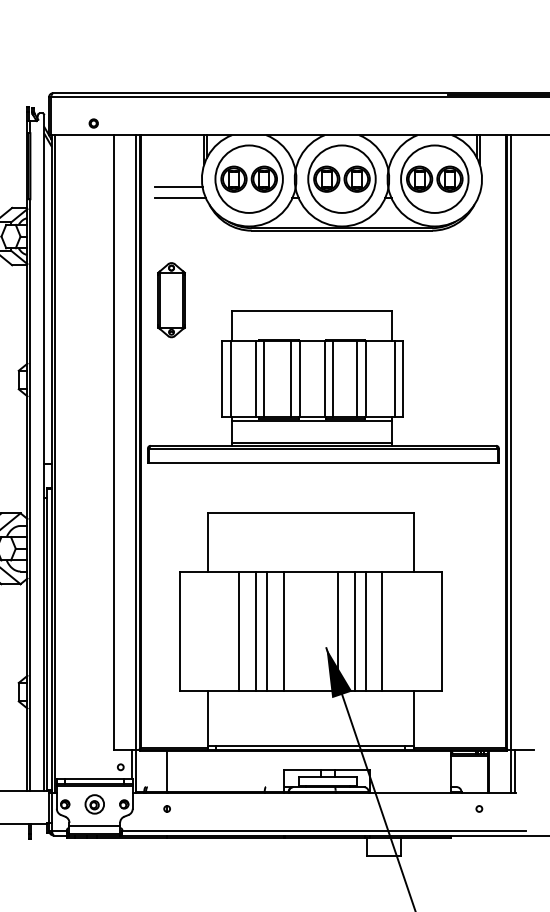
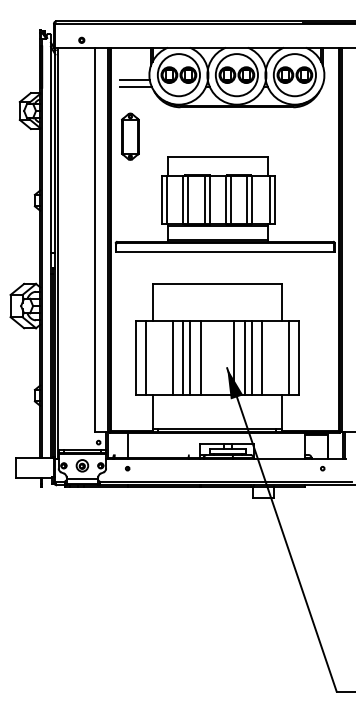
part: (171, 299) -> (130, 136), moved
line: (197, 631) -> (146, 357), added
line: (424, 631) -> (288, 357), added

